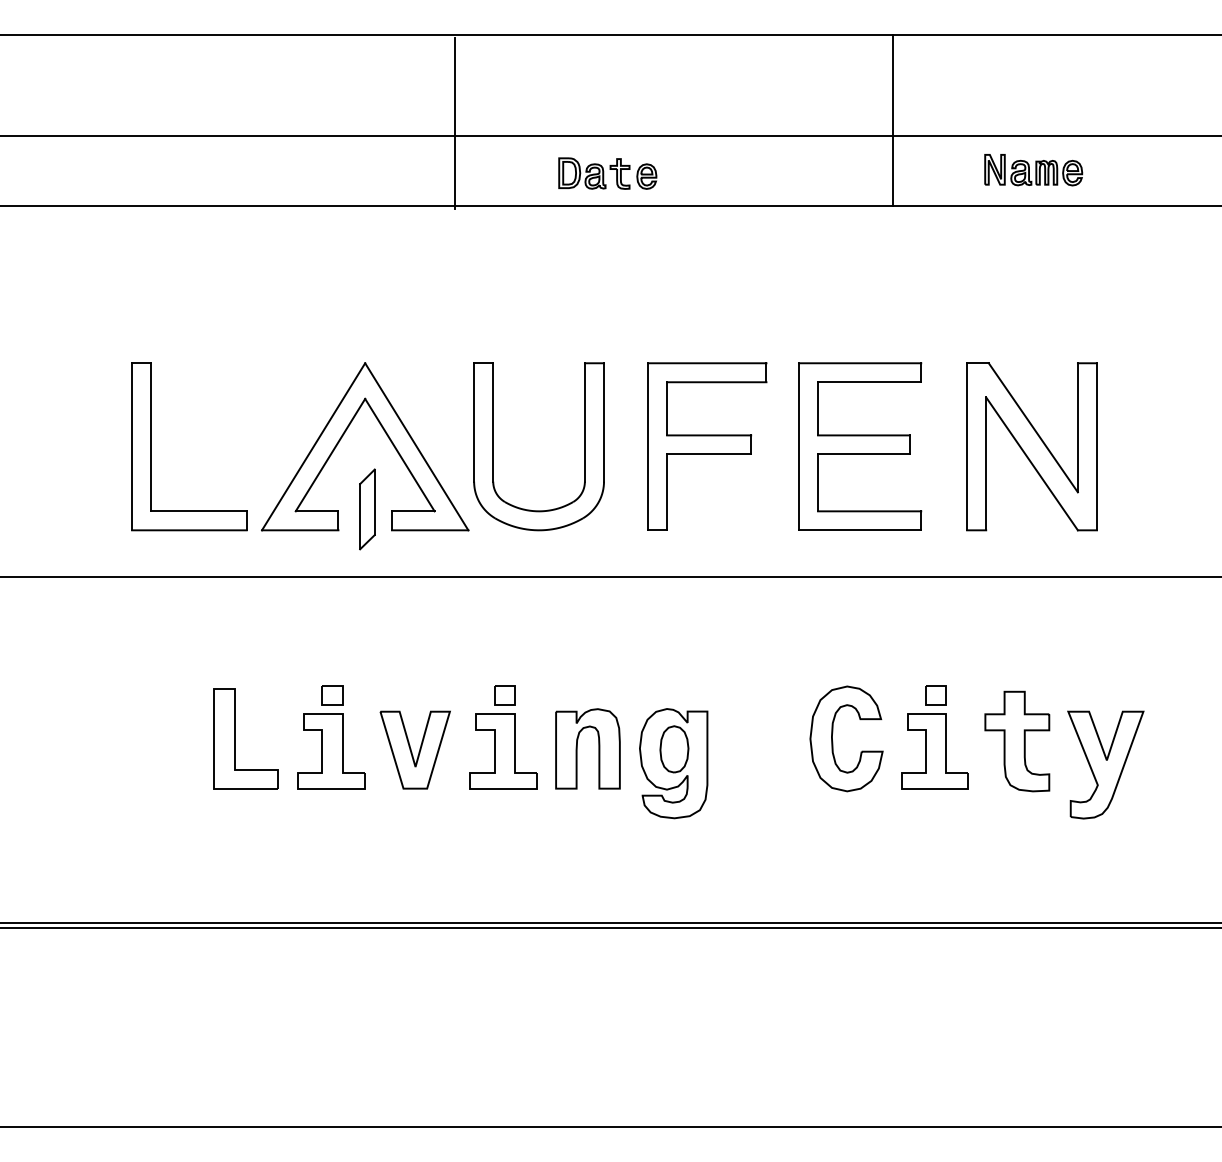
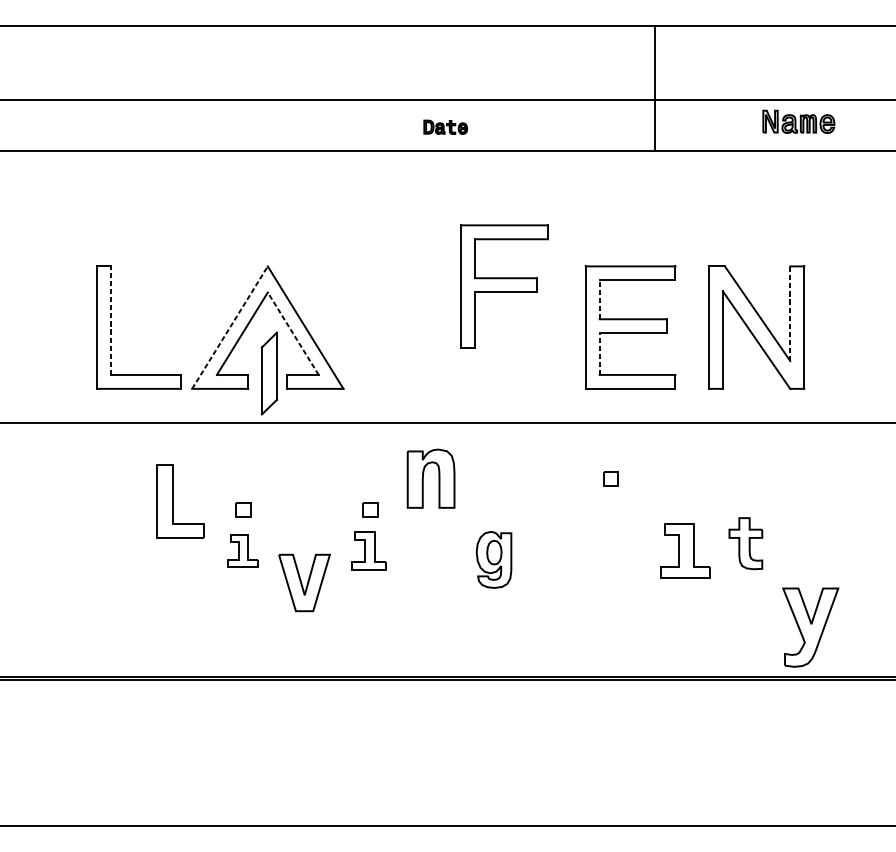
line: (455, 123) -> (334, 90), removed
part: (1033, 170) -> (798, 122), moved
part: (607, 173) -> (445, 127), size x0.6
line: (818, 408) -> (600, 299), solid -> dashed
line: (1077, 427) -> (789, 313), solid -> dashed
line: (151, 436) -> (111, 320), solid -> dashed
line: (313, 446) -> (229, 327), solid -> dashed
part: (493, 446) -> (361, 327), removed
part: (707, 446) -> (504, 286), moved
line: (399, 454) -> (292, 333), solid -> dashed
line: (818, 482) -> (600, 353), solid -> dashed
part: (367, 509) -> (269, 373), size x1.4
part: (935, 695) -> (610, 479), moved
part: (235, 738) -> (172, 501), moved
part: (833, 741) -> (611, 543), removed
part: (1017, 741) -> (745, 543), size x0.7
part: (577, 748) -> (423, 478), moved
part: (414, 749) -> (303, 582), moved
part: (331, 751) -> (243, 550), size x0.6
part: (503, 751) -> (369, 550), size x0.7
part: (673, 763) -> (493, 559), size x0.7
part: (1105, 764) -> (810, 627), moved

